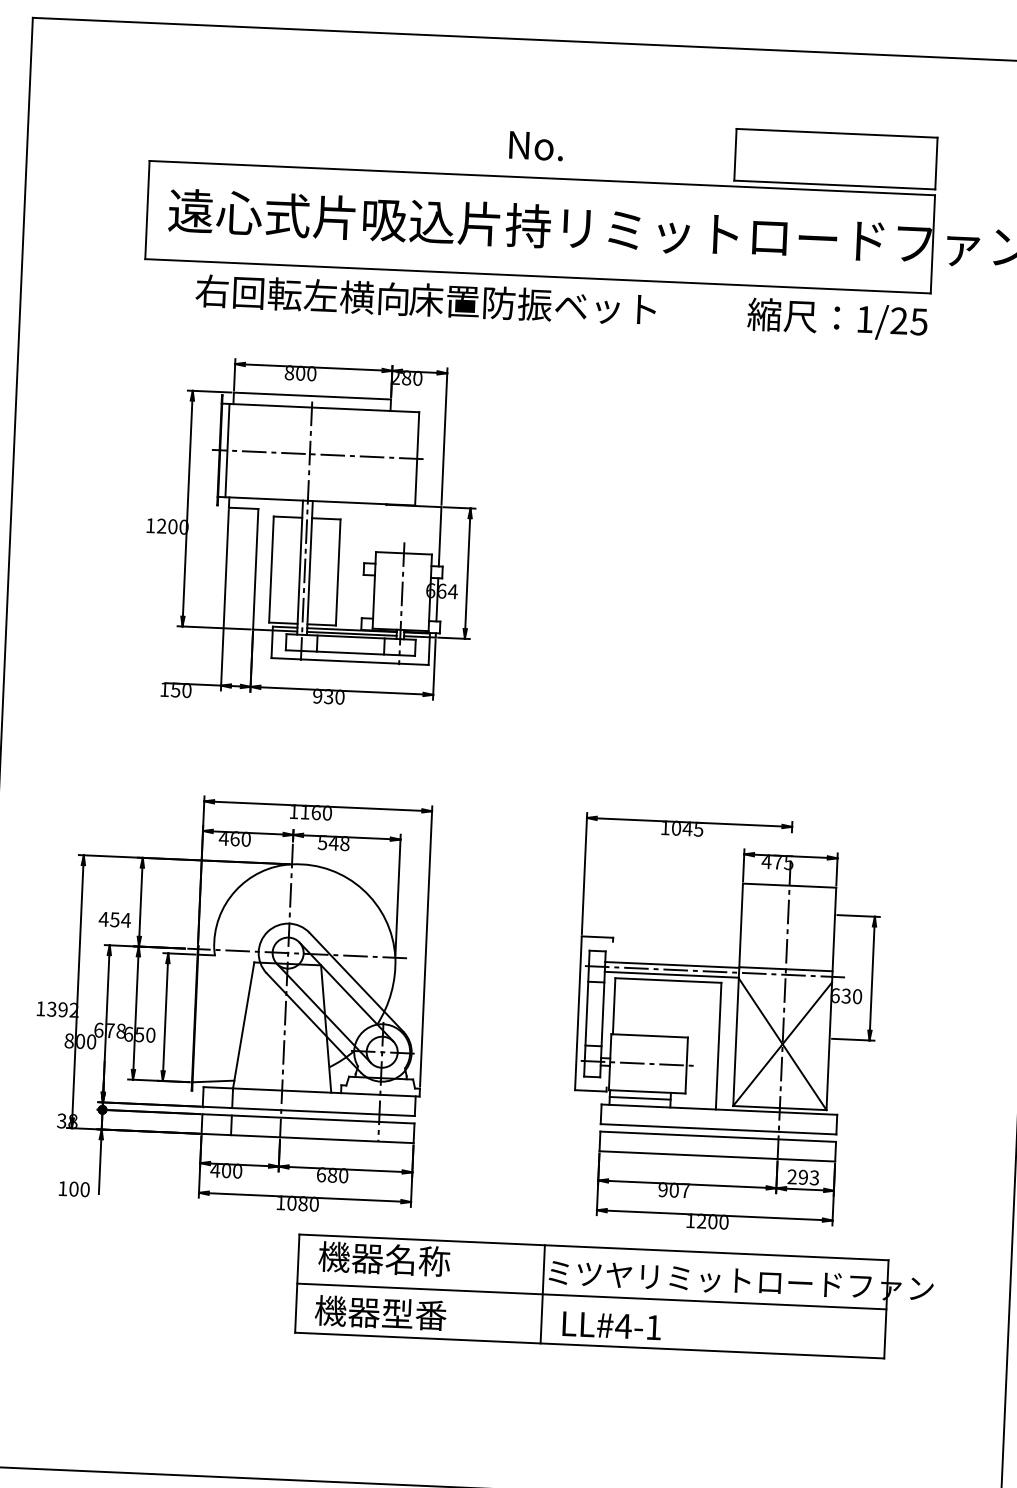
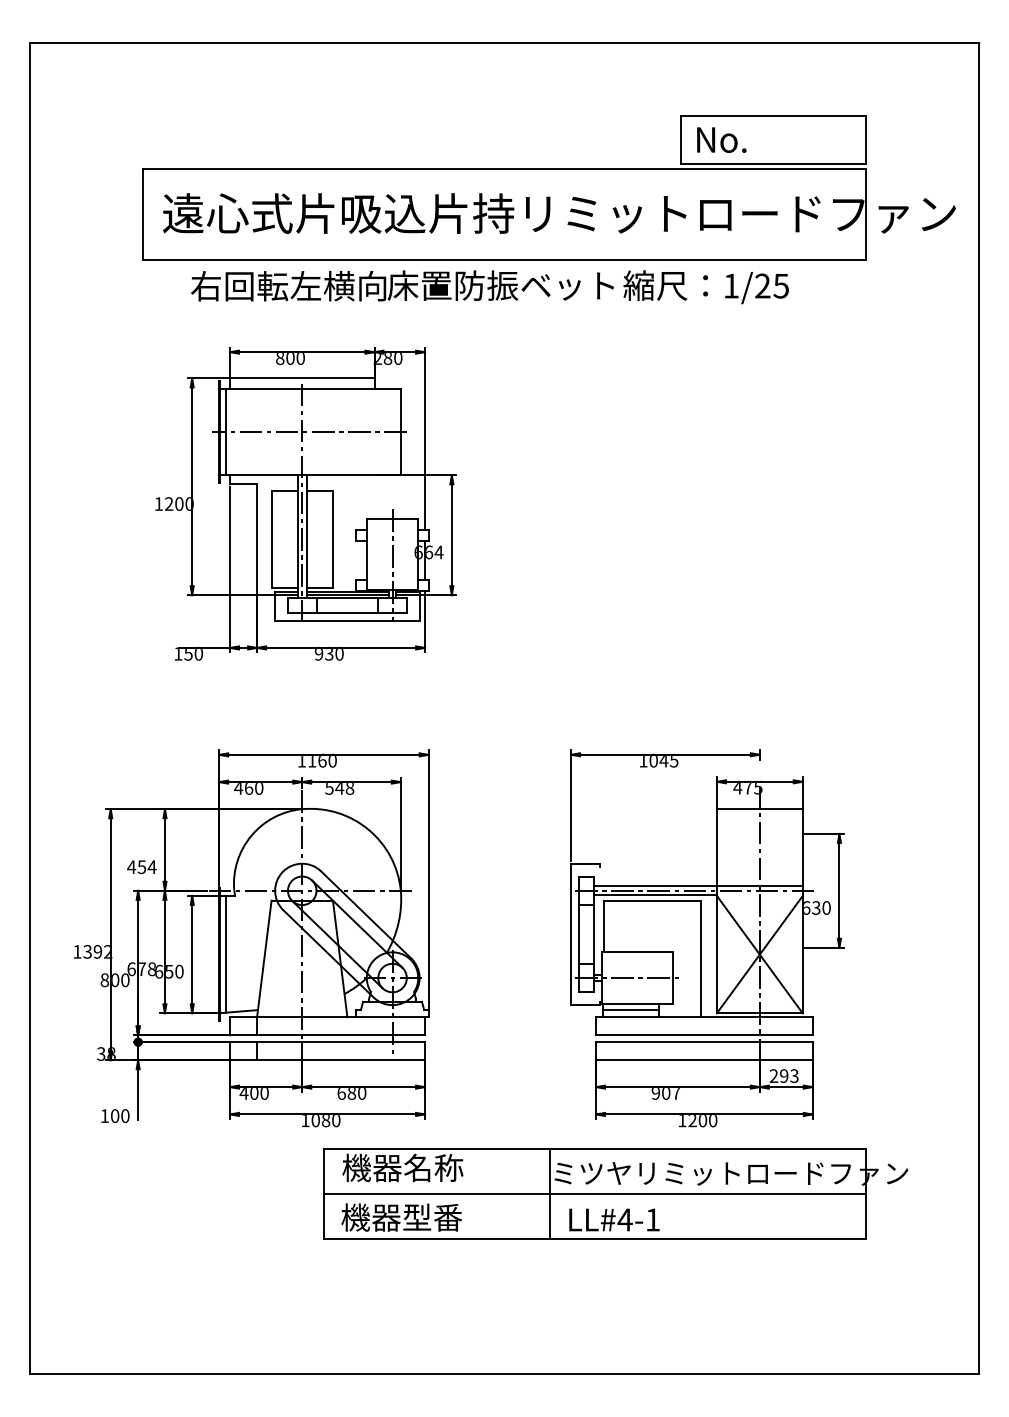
text: (536, 145) -> (721, 139), moved
text: (836, 319) -> (705, 287), moved
line: (202, 1017) -> (226, 953), added

